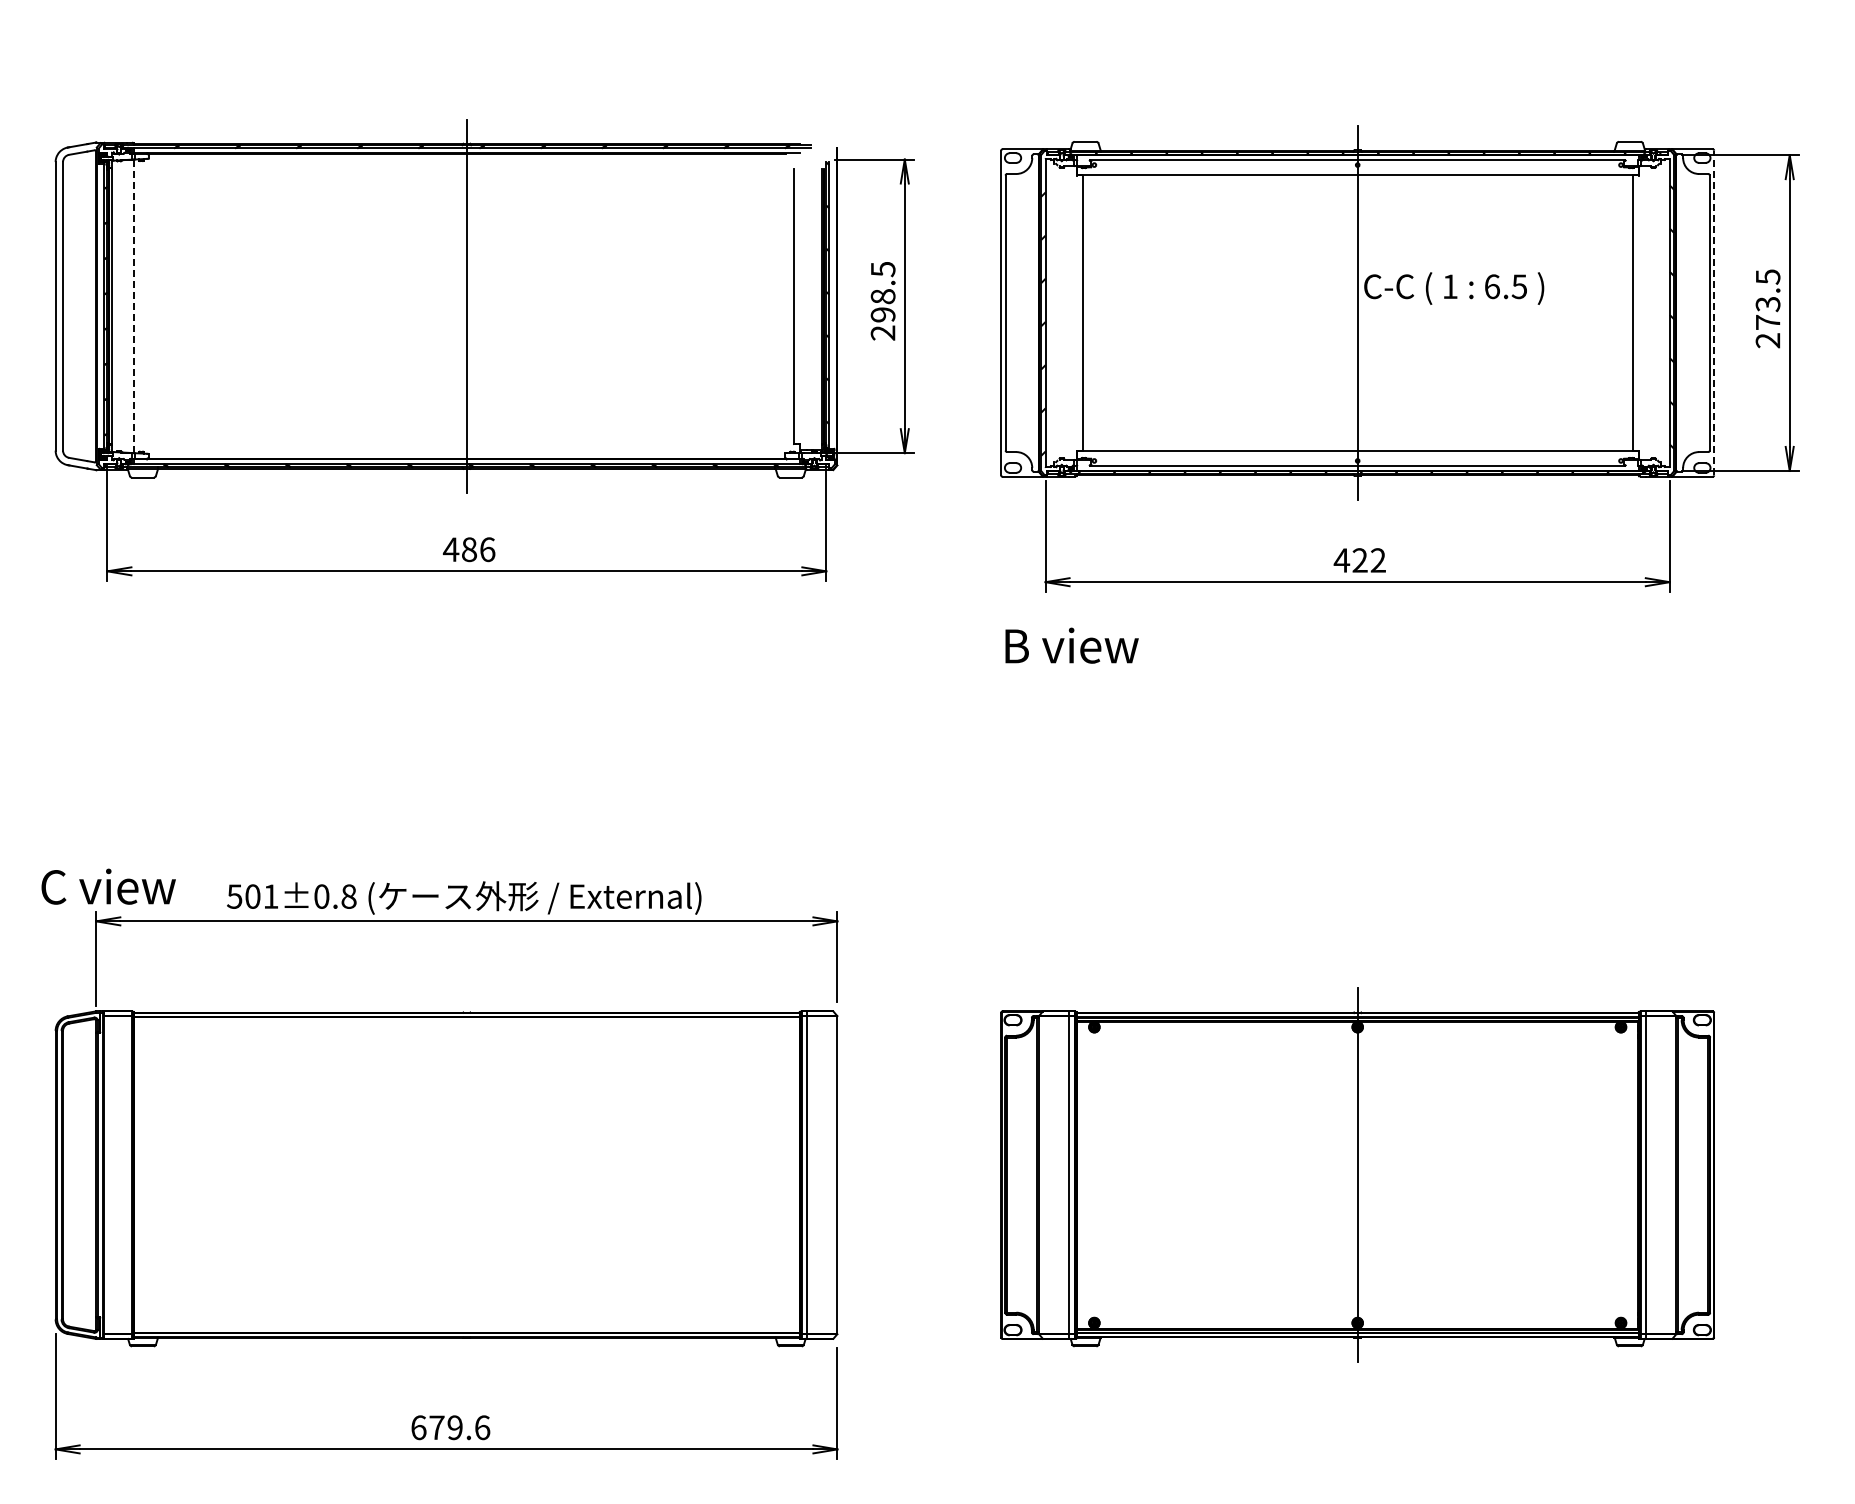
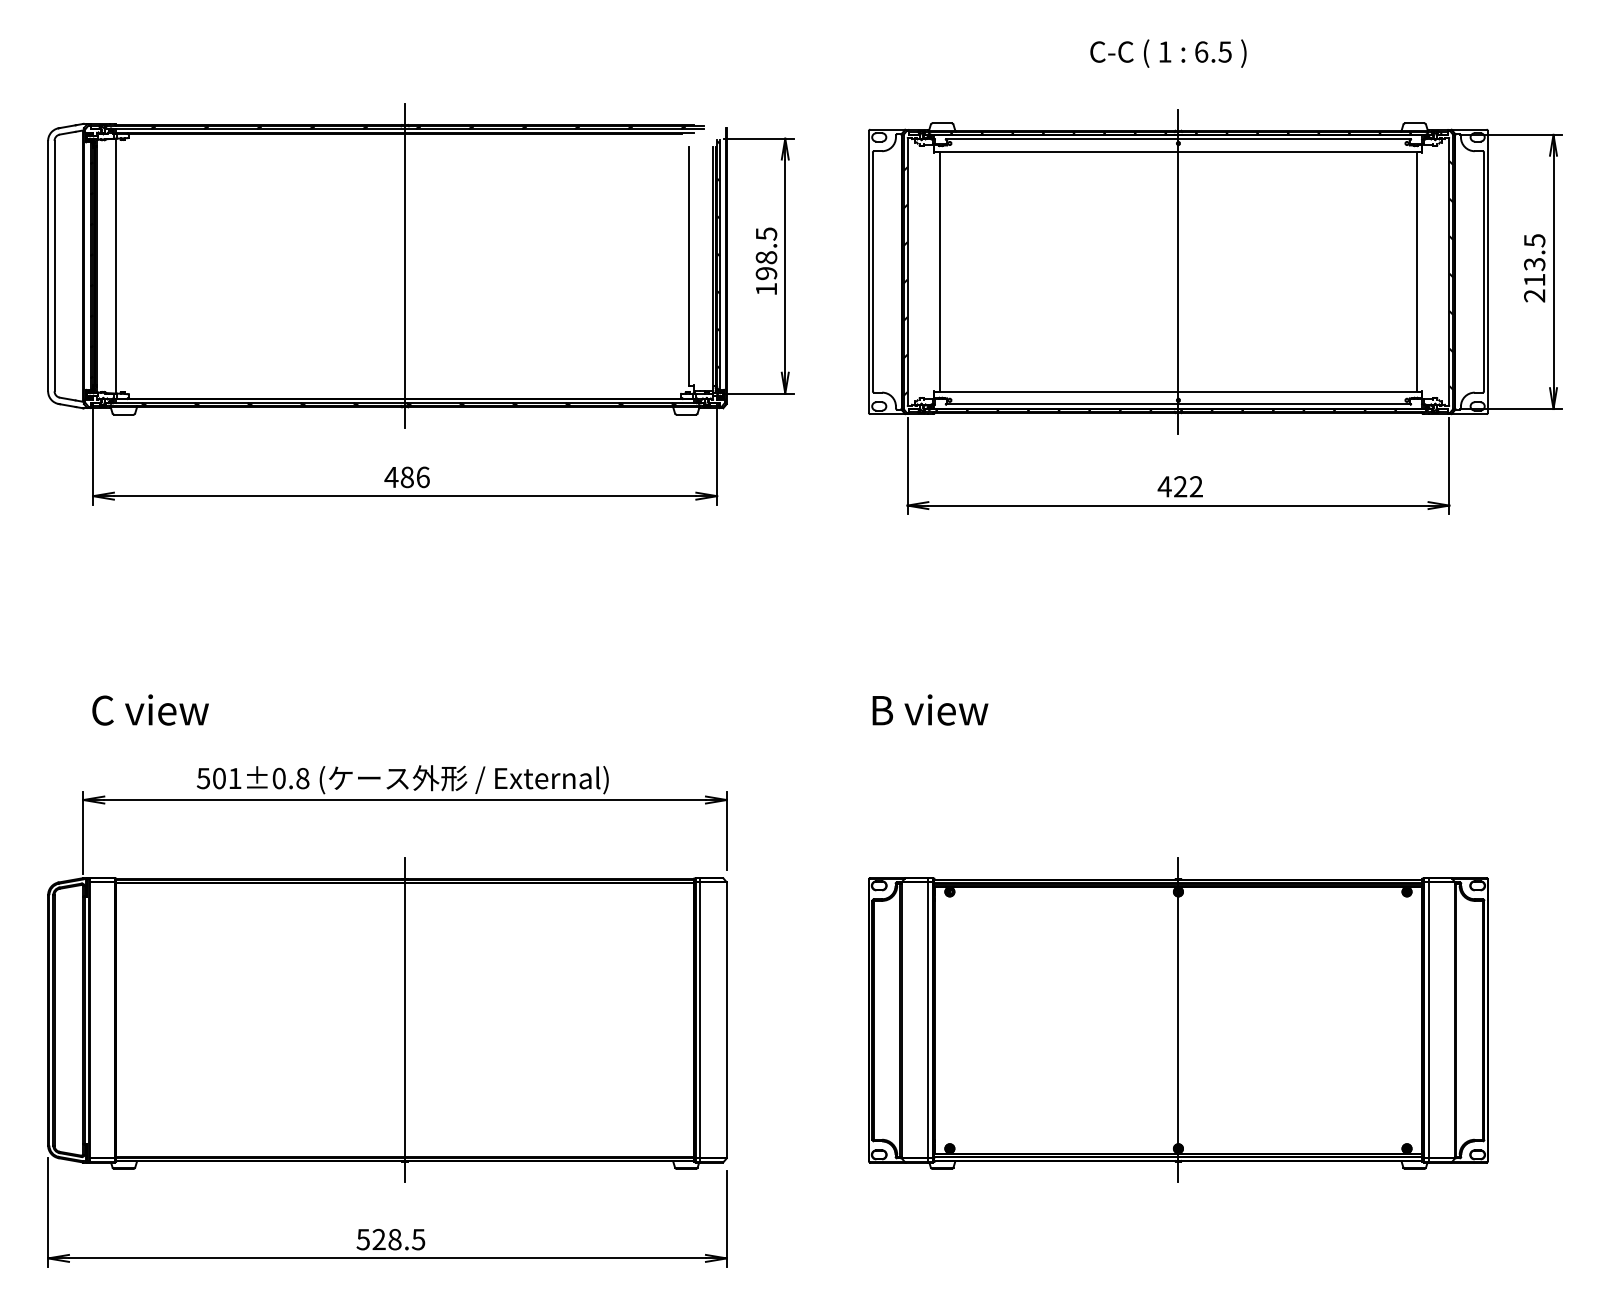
text: (1454, 288) -> (1168, 53), moved
line: (134, 306) -> (116, 266), dashed -> solid
line: (1714, 312) -> (1488, 271), dashed -> solid
text: (1768, 322) -> (1535, 280), 273.5 -> 213.5
text: (882, 332) -> (765, 288), 298.5 -> 198.5
text: (1071, 645) -> (930, 709), moved
text: (108, 886) -> (150, 709), moved
line: (466, 1174) -> (404, 1019), added
text: (450, 1427) -> (390, 1239), 679.6 -> 528.5

